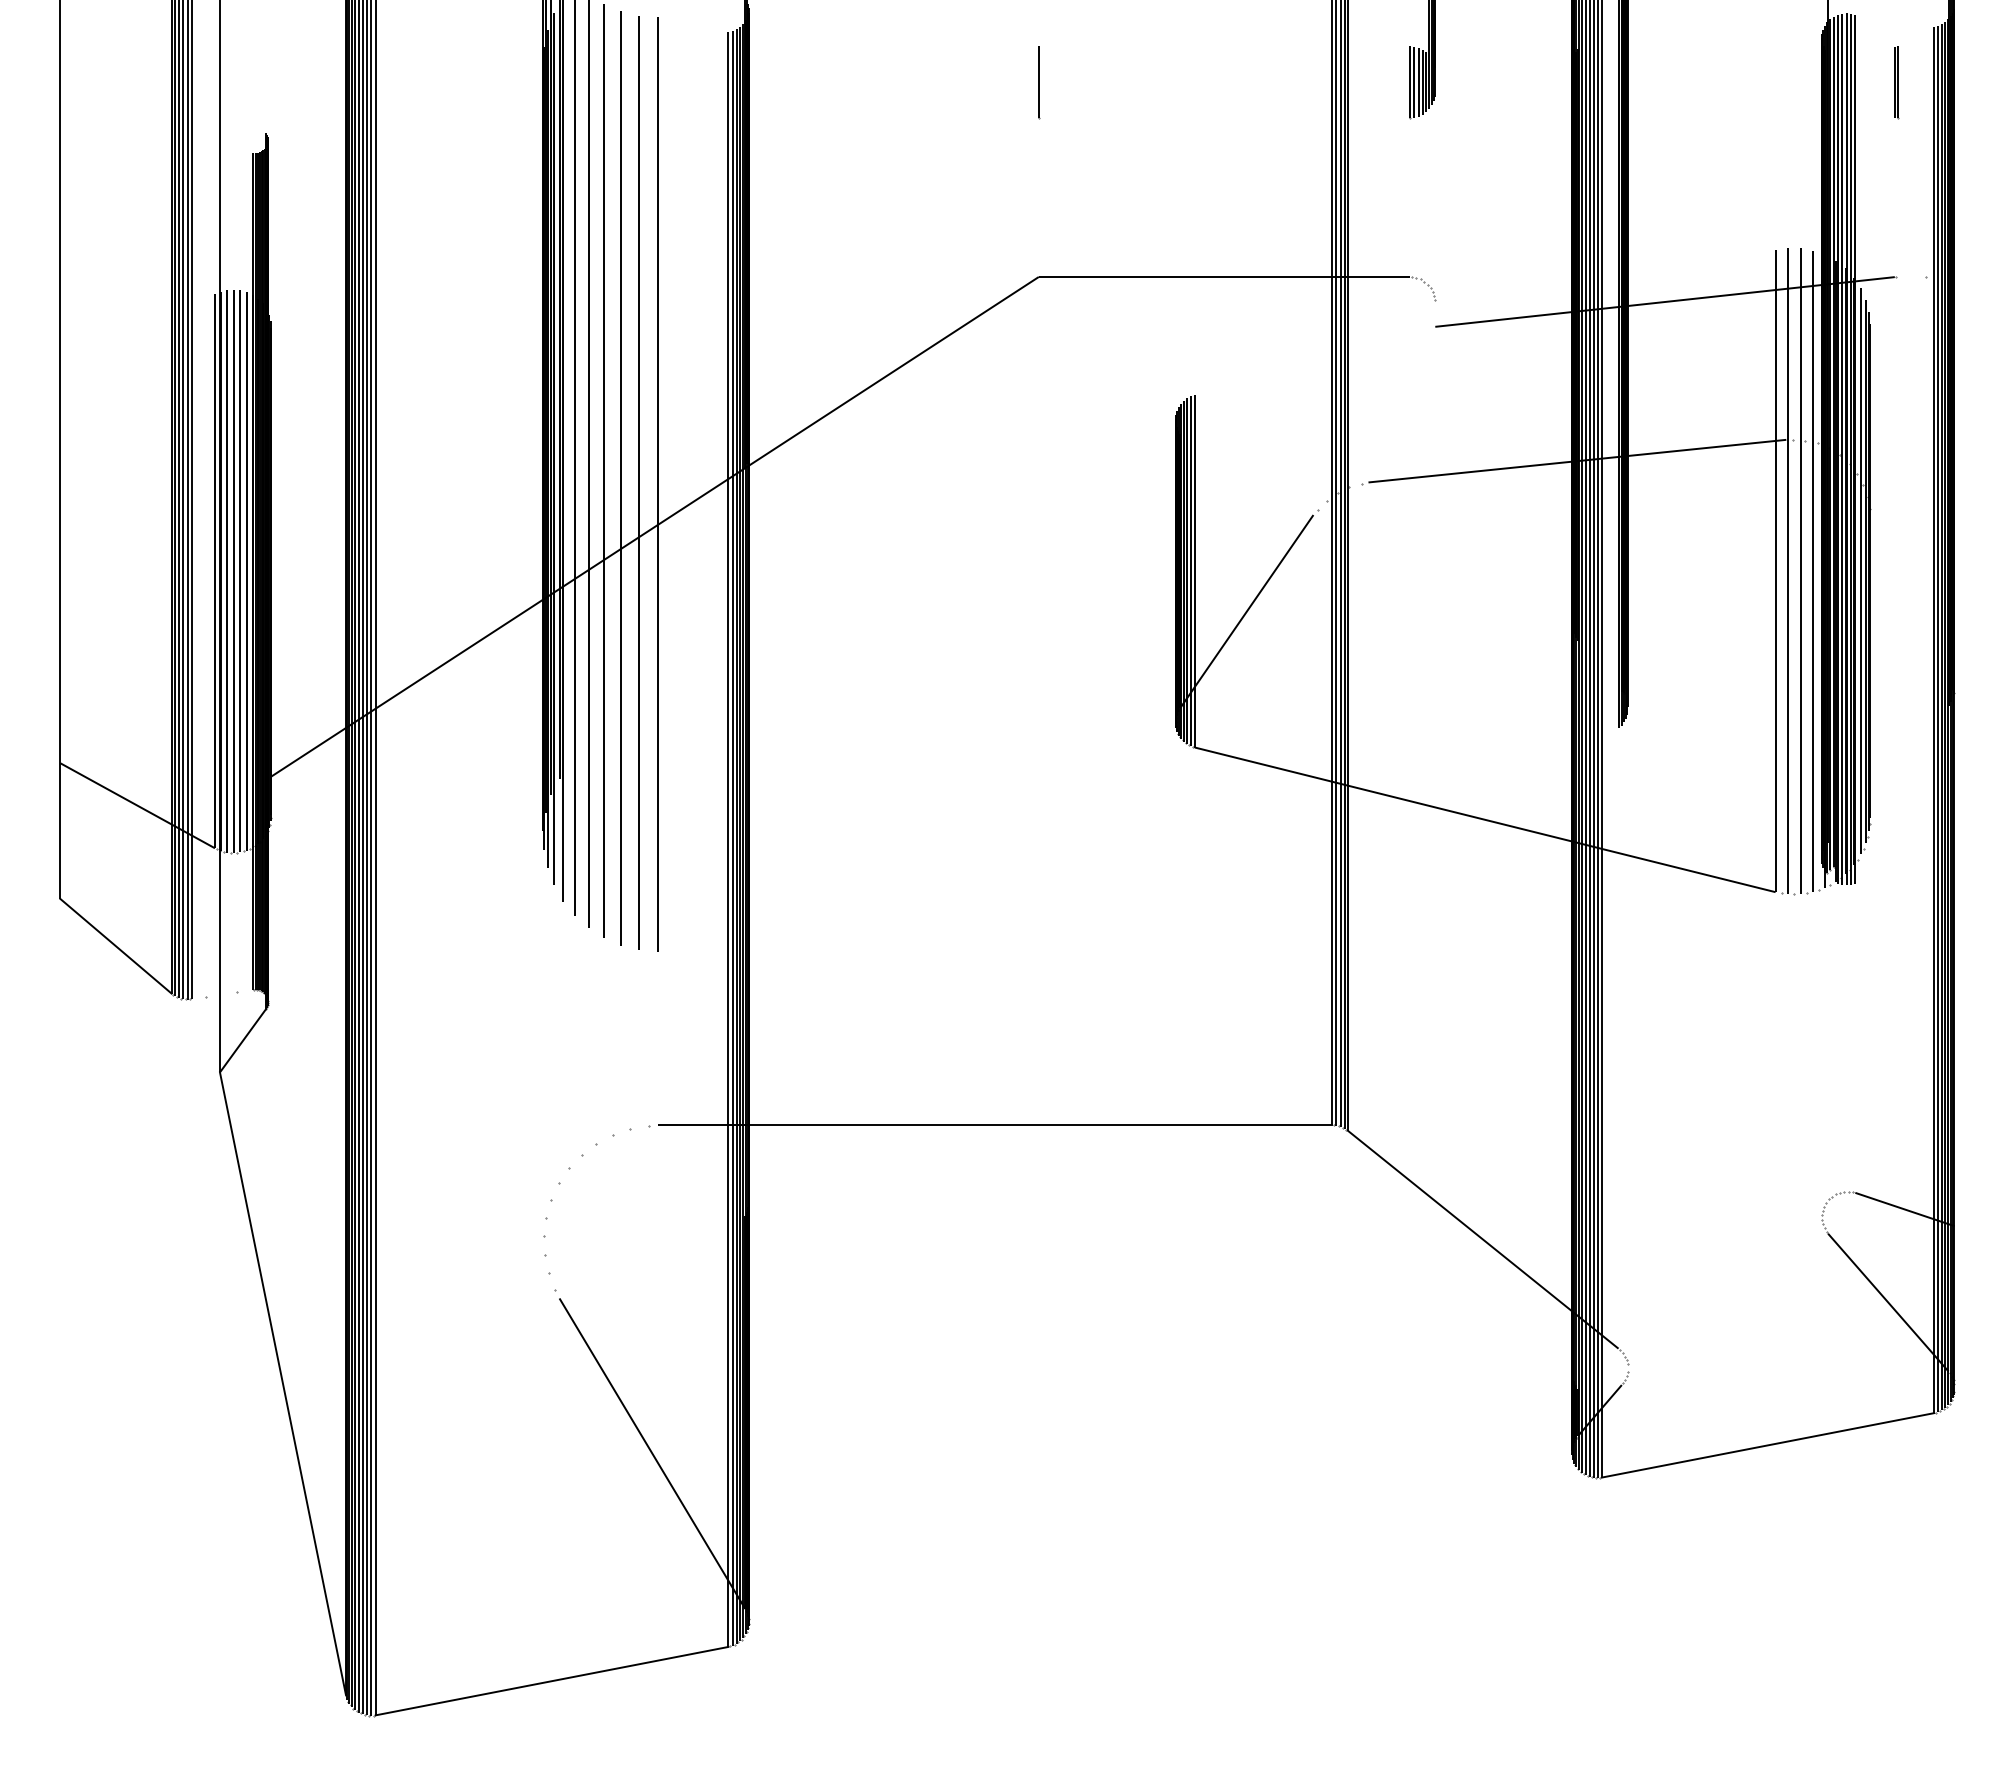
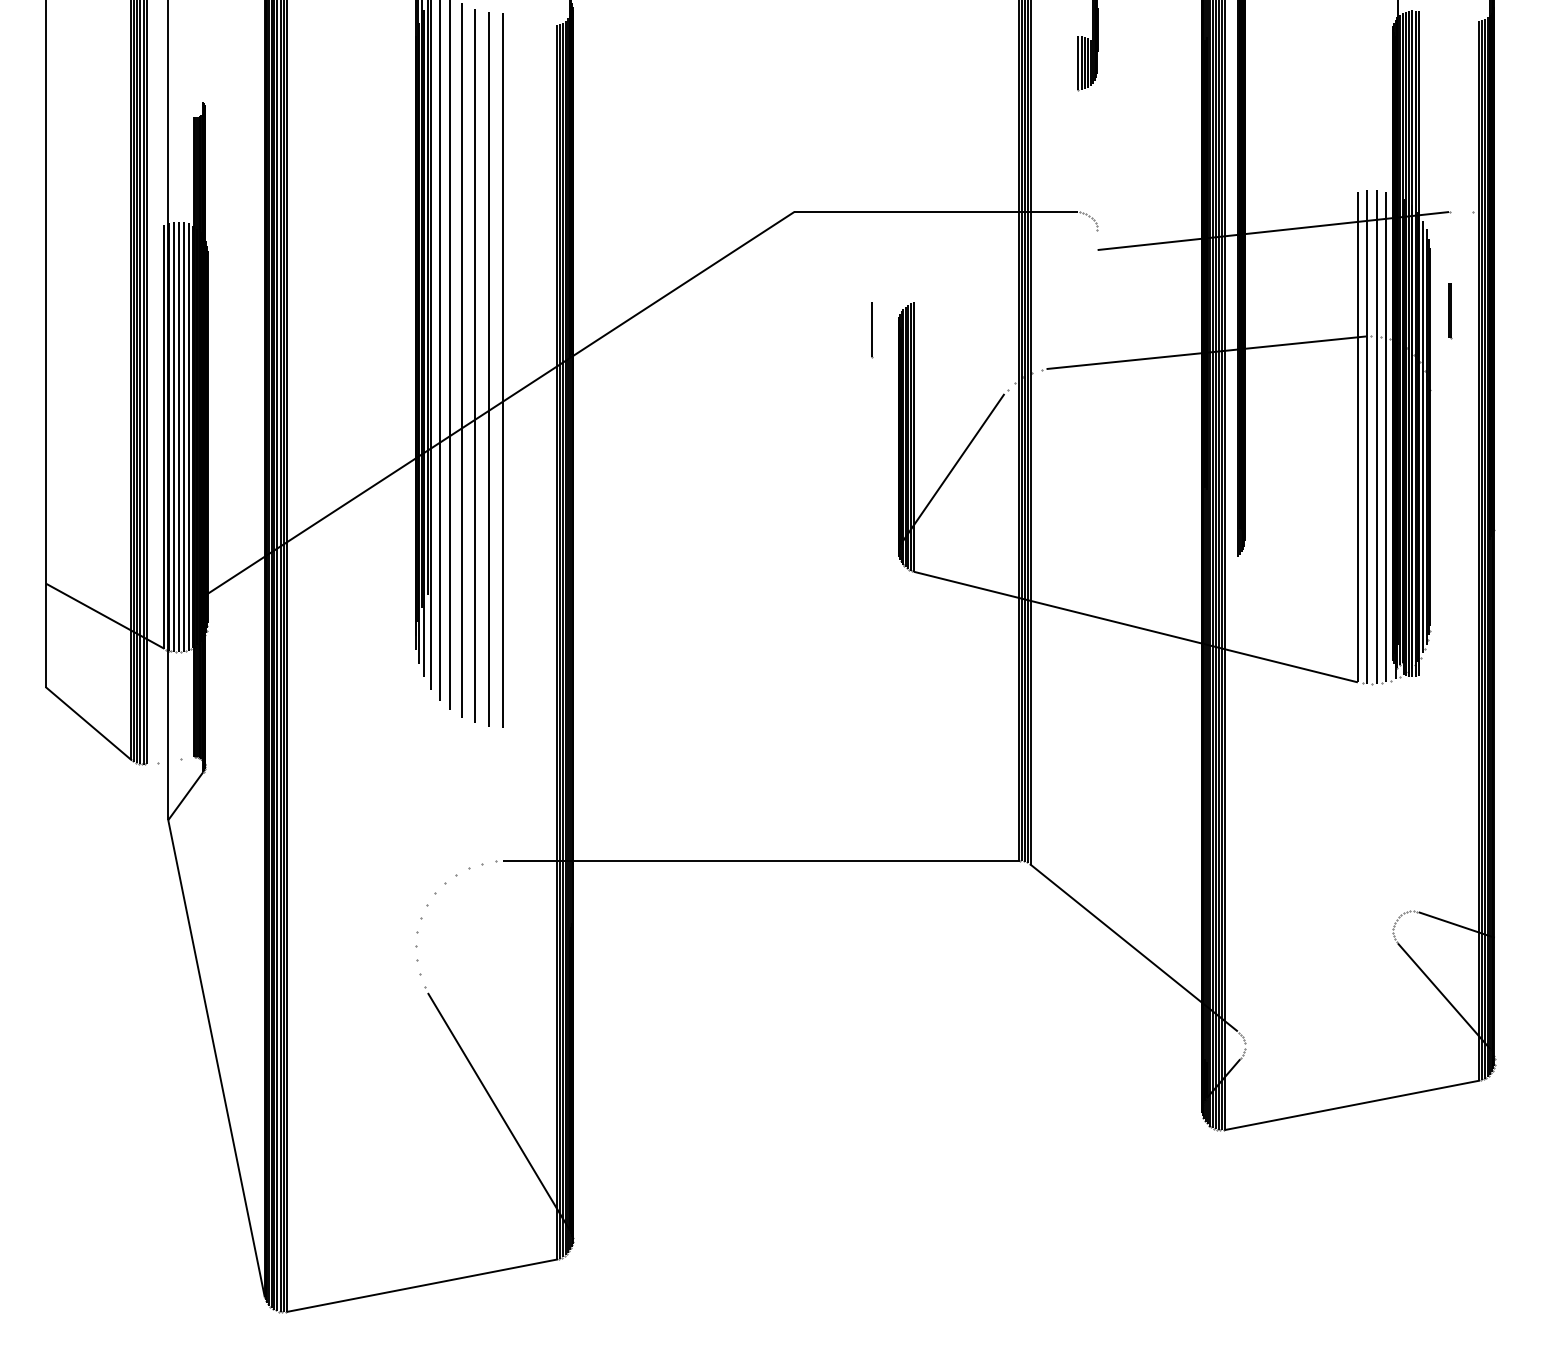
line: (1039, 82) -> (872, 329), moved
part: (1896, 82) -> (1450, 310), moved

